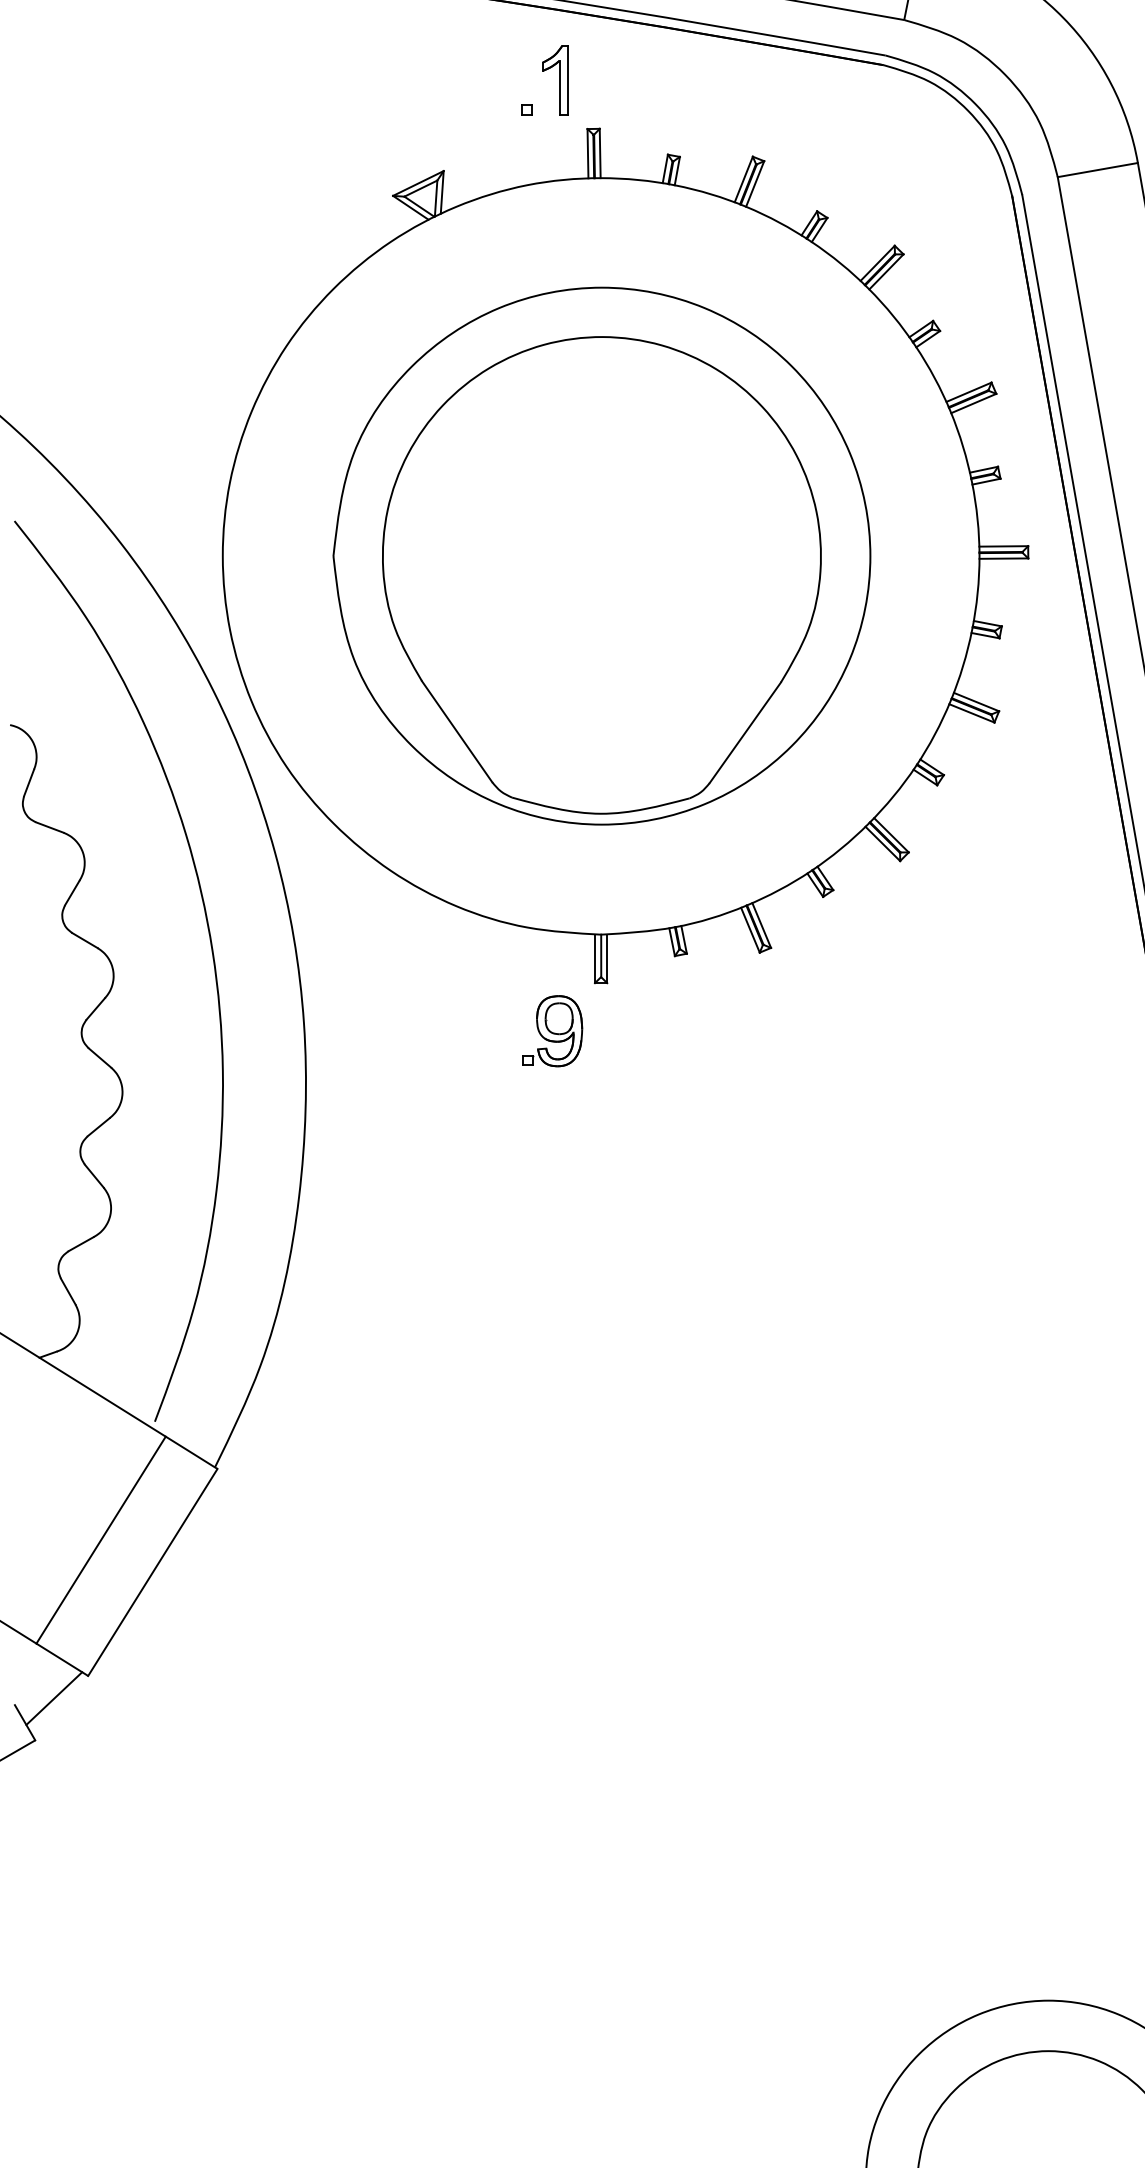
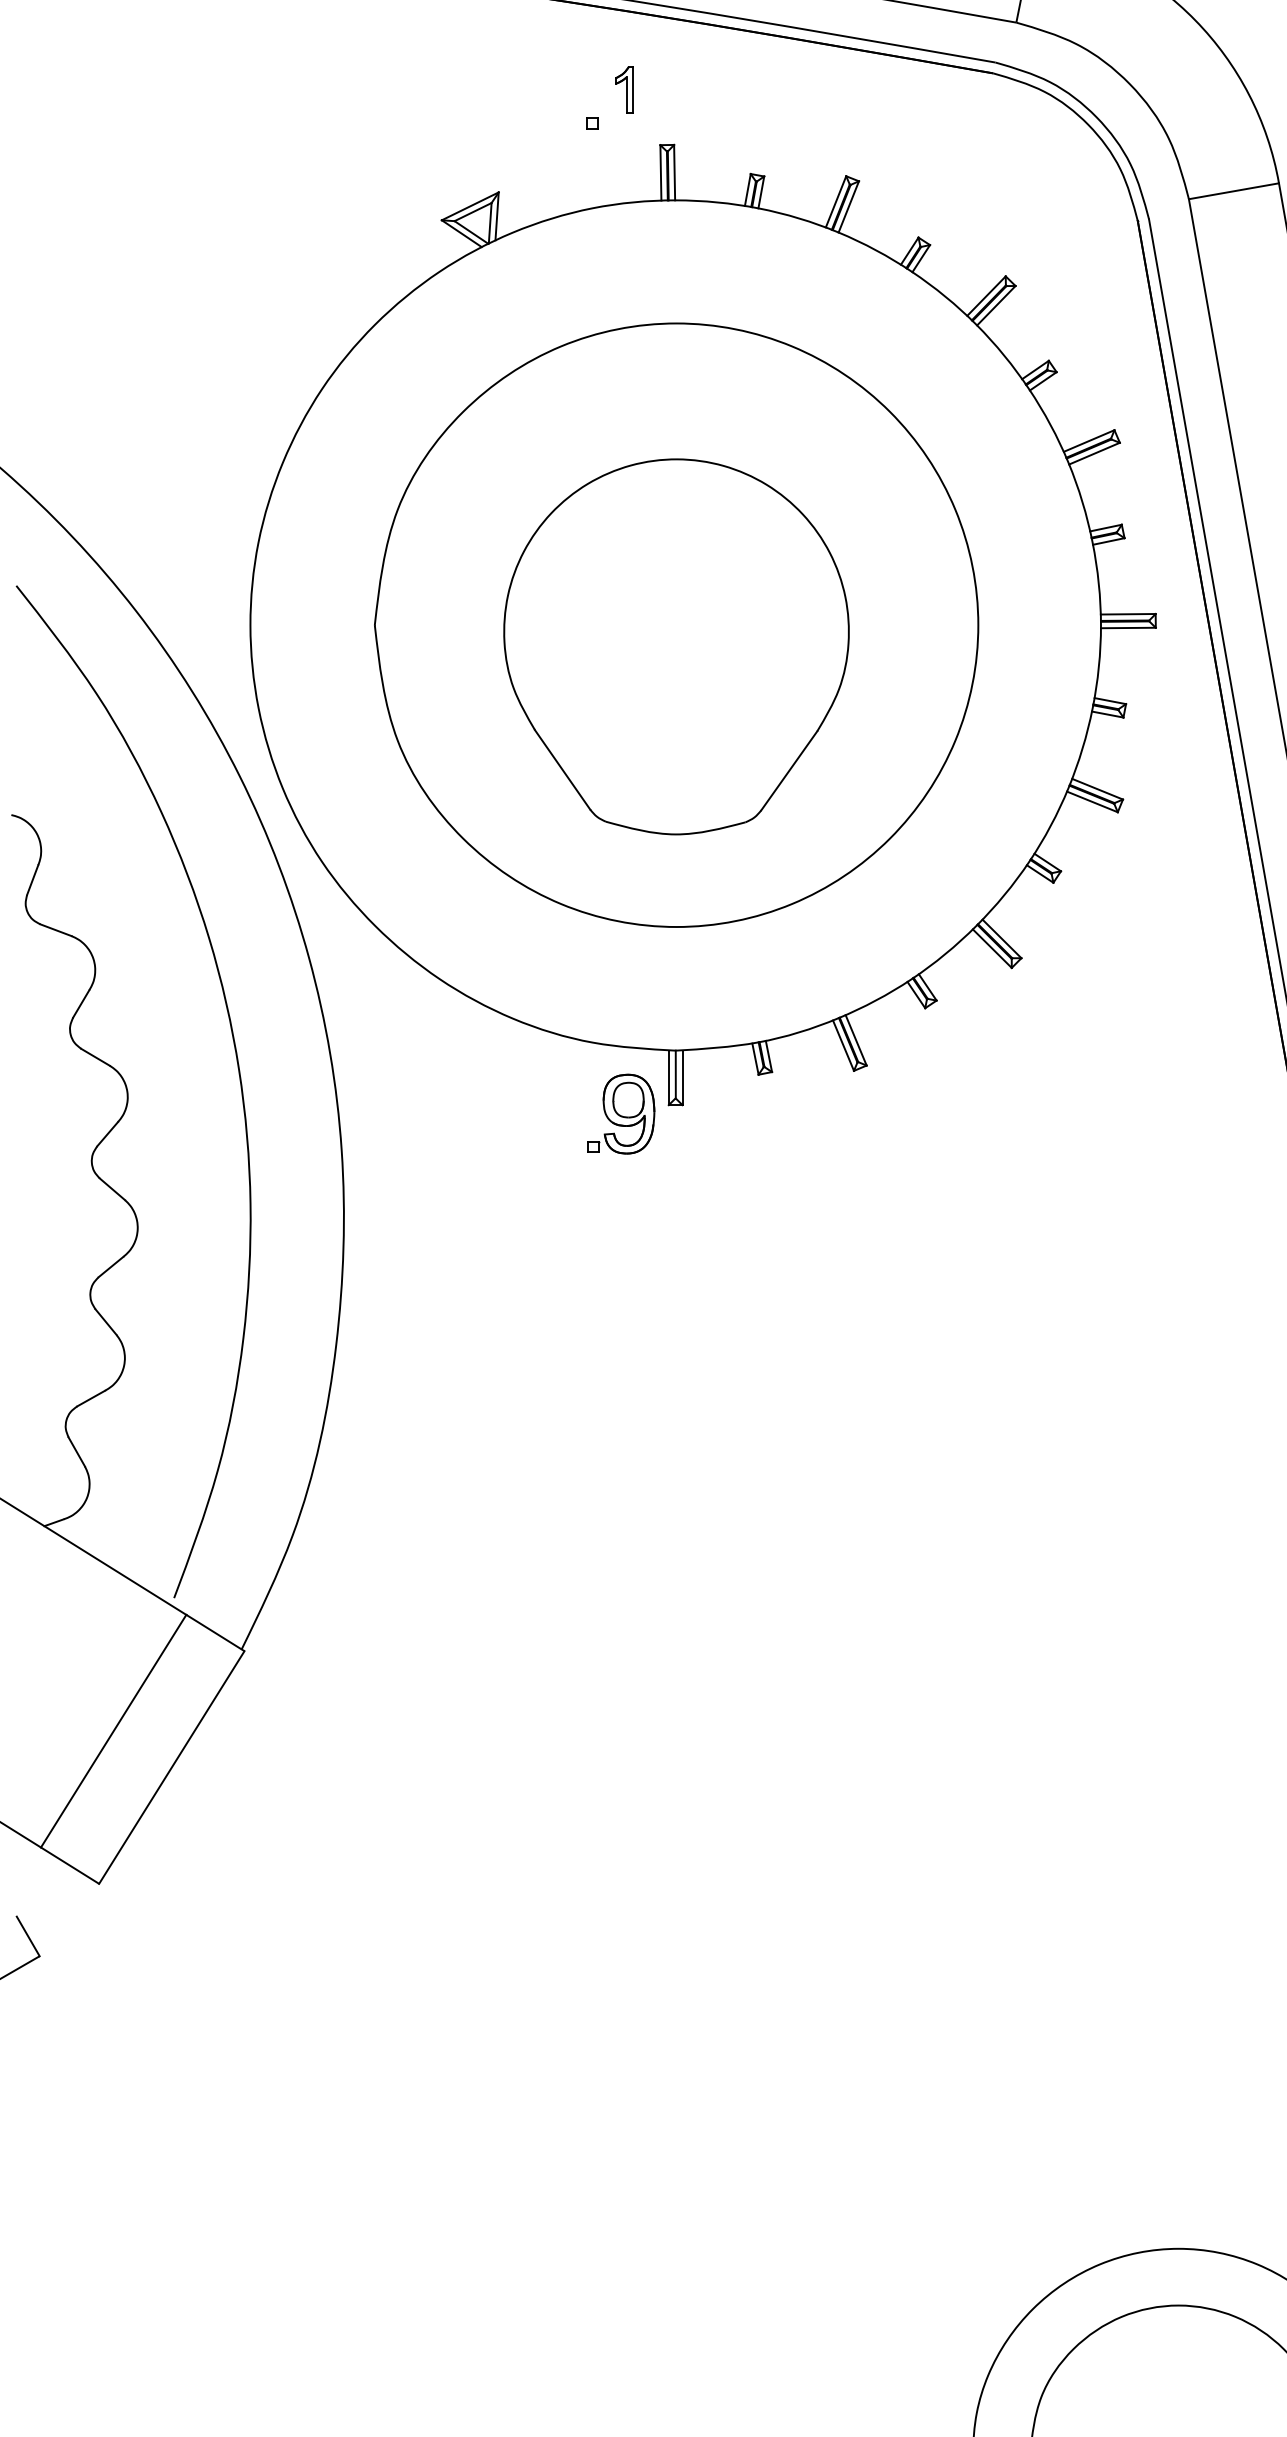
part: (554, 79) -> (623, 89), size x0.6
part: (601, 575) -> (676, 646), size x0.7
part: (552, 1030) -> (621, 1113), moved
line: (53, 1697) -> (60, 1908), removed

